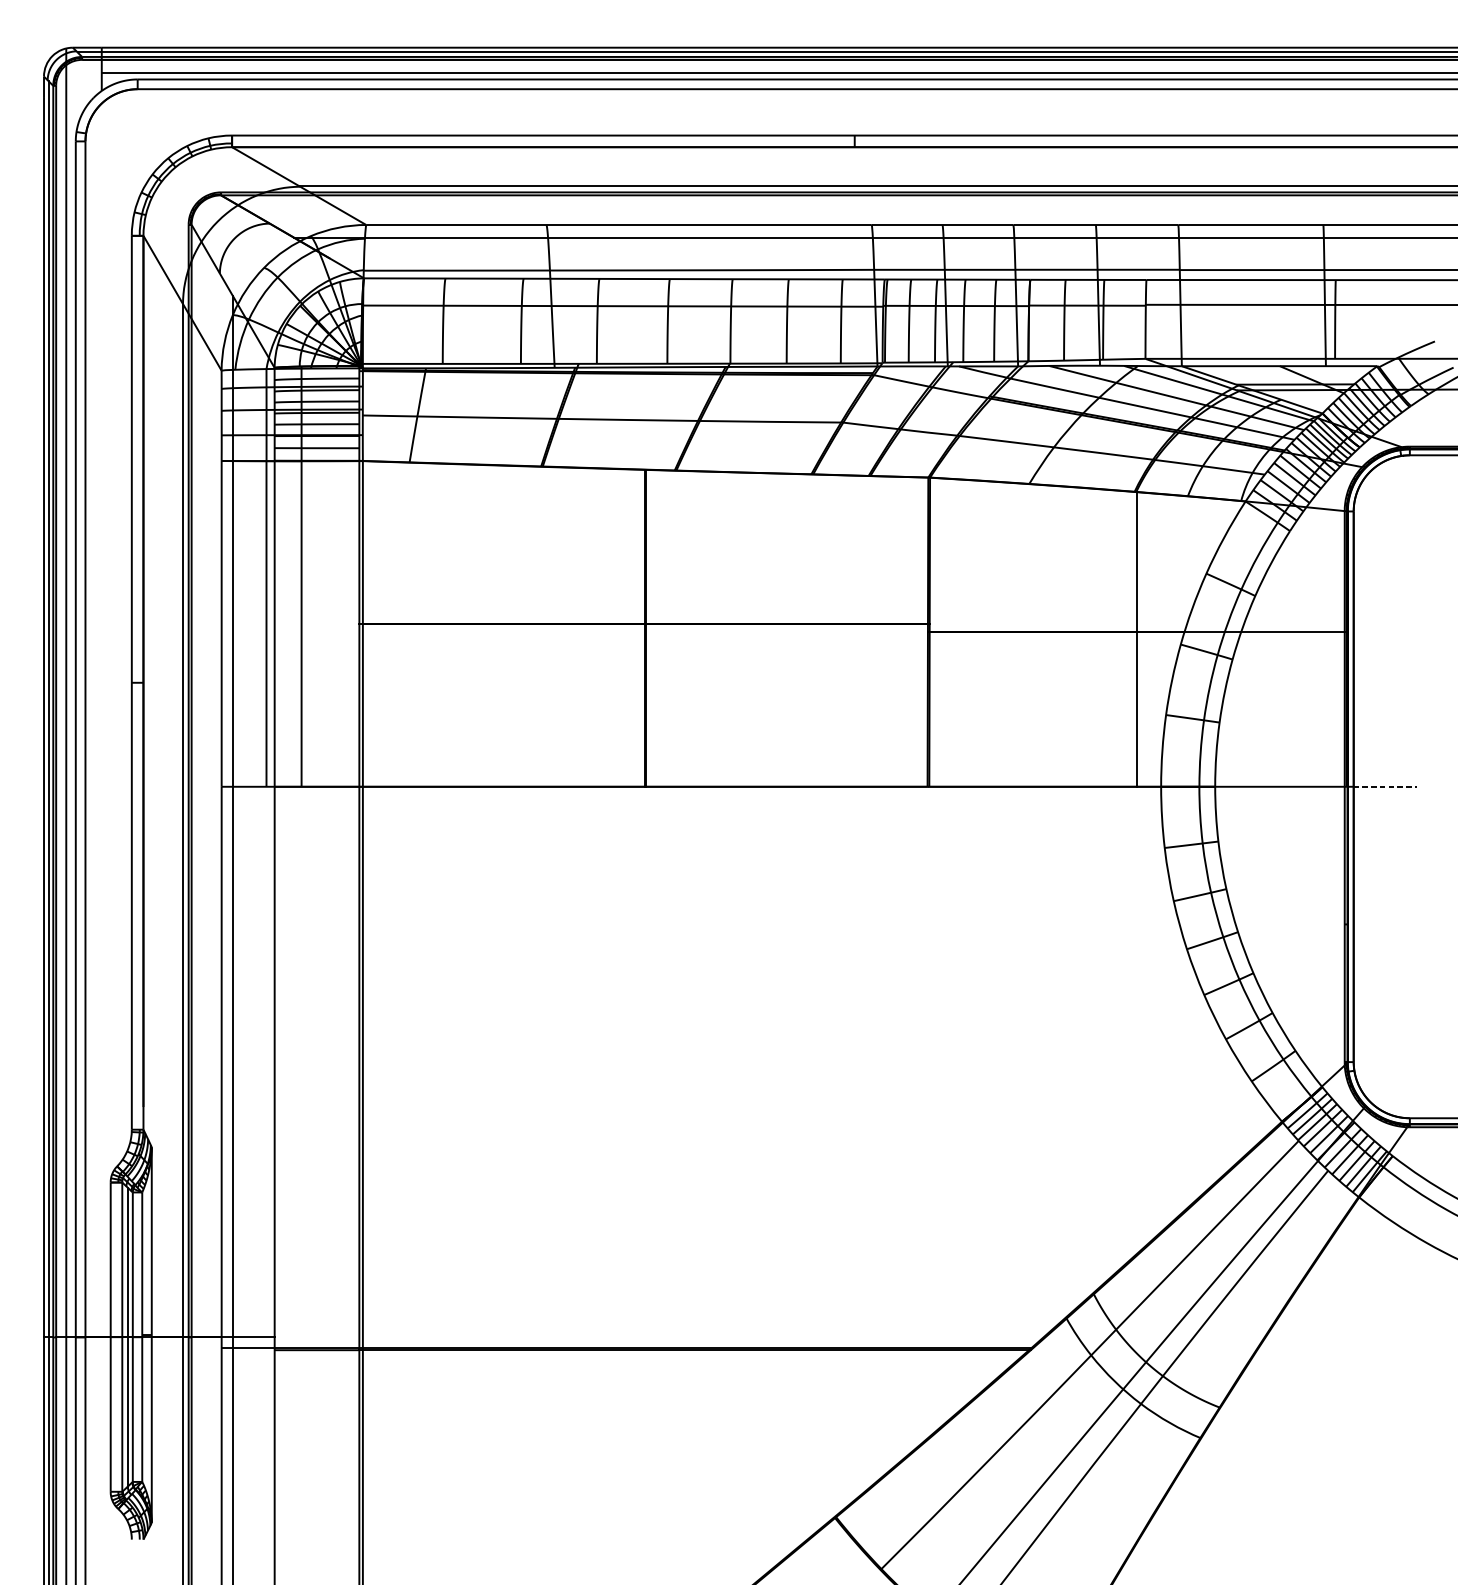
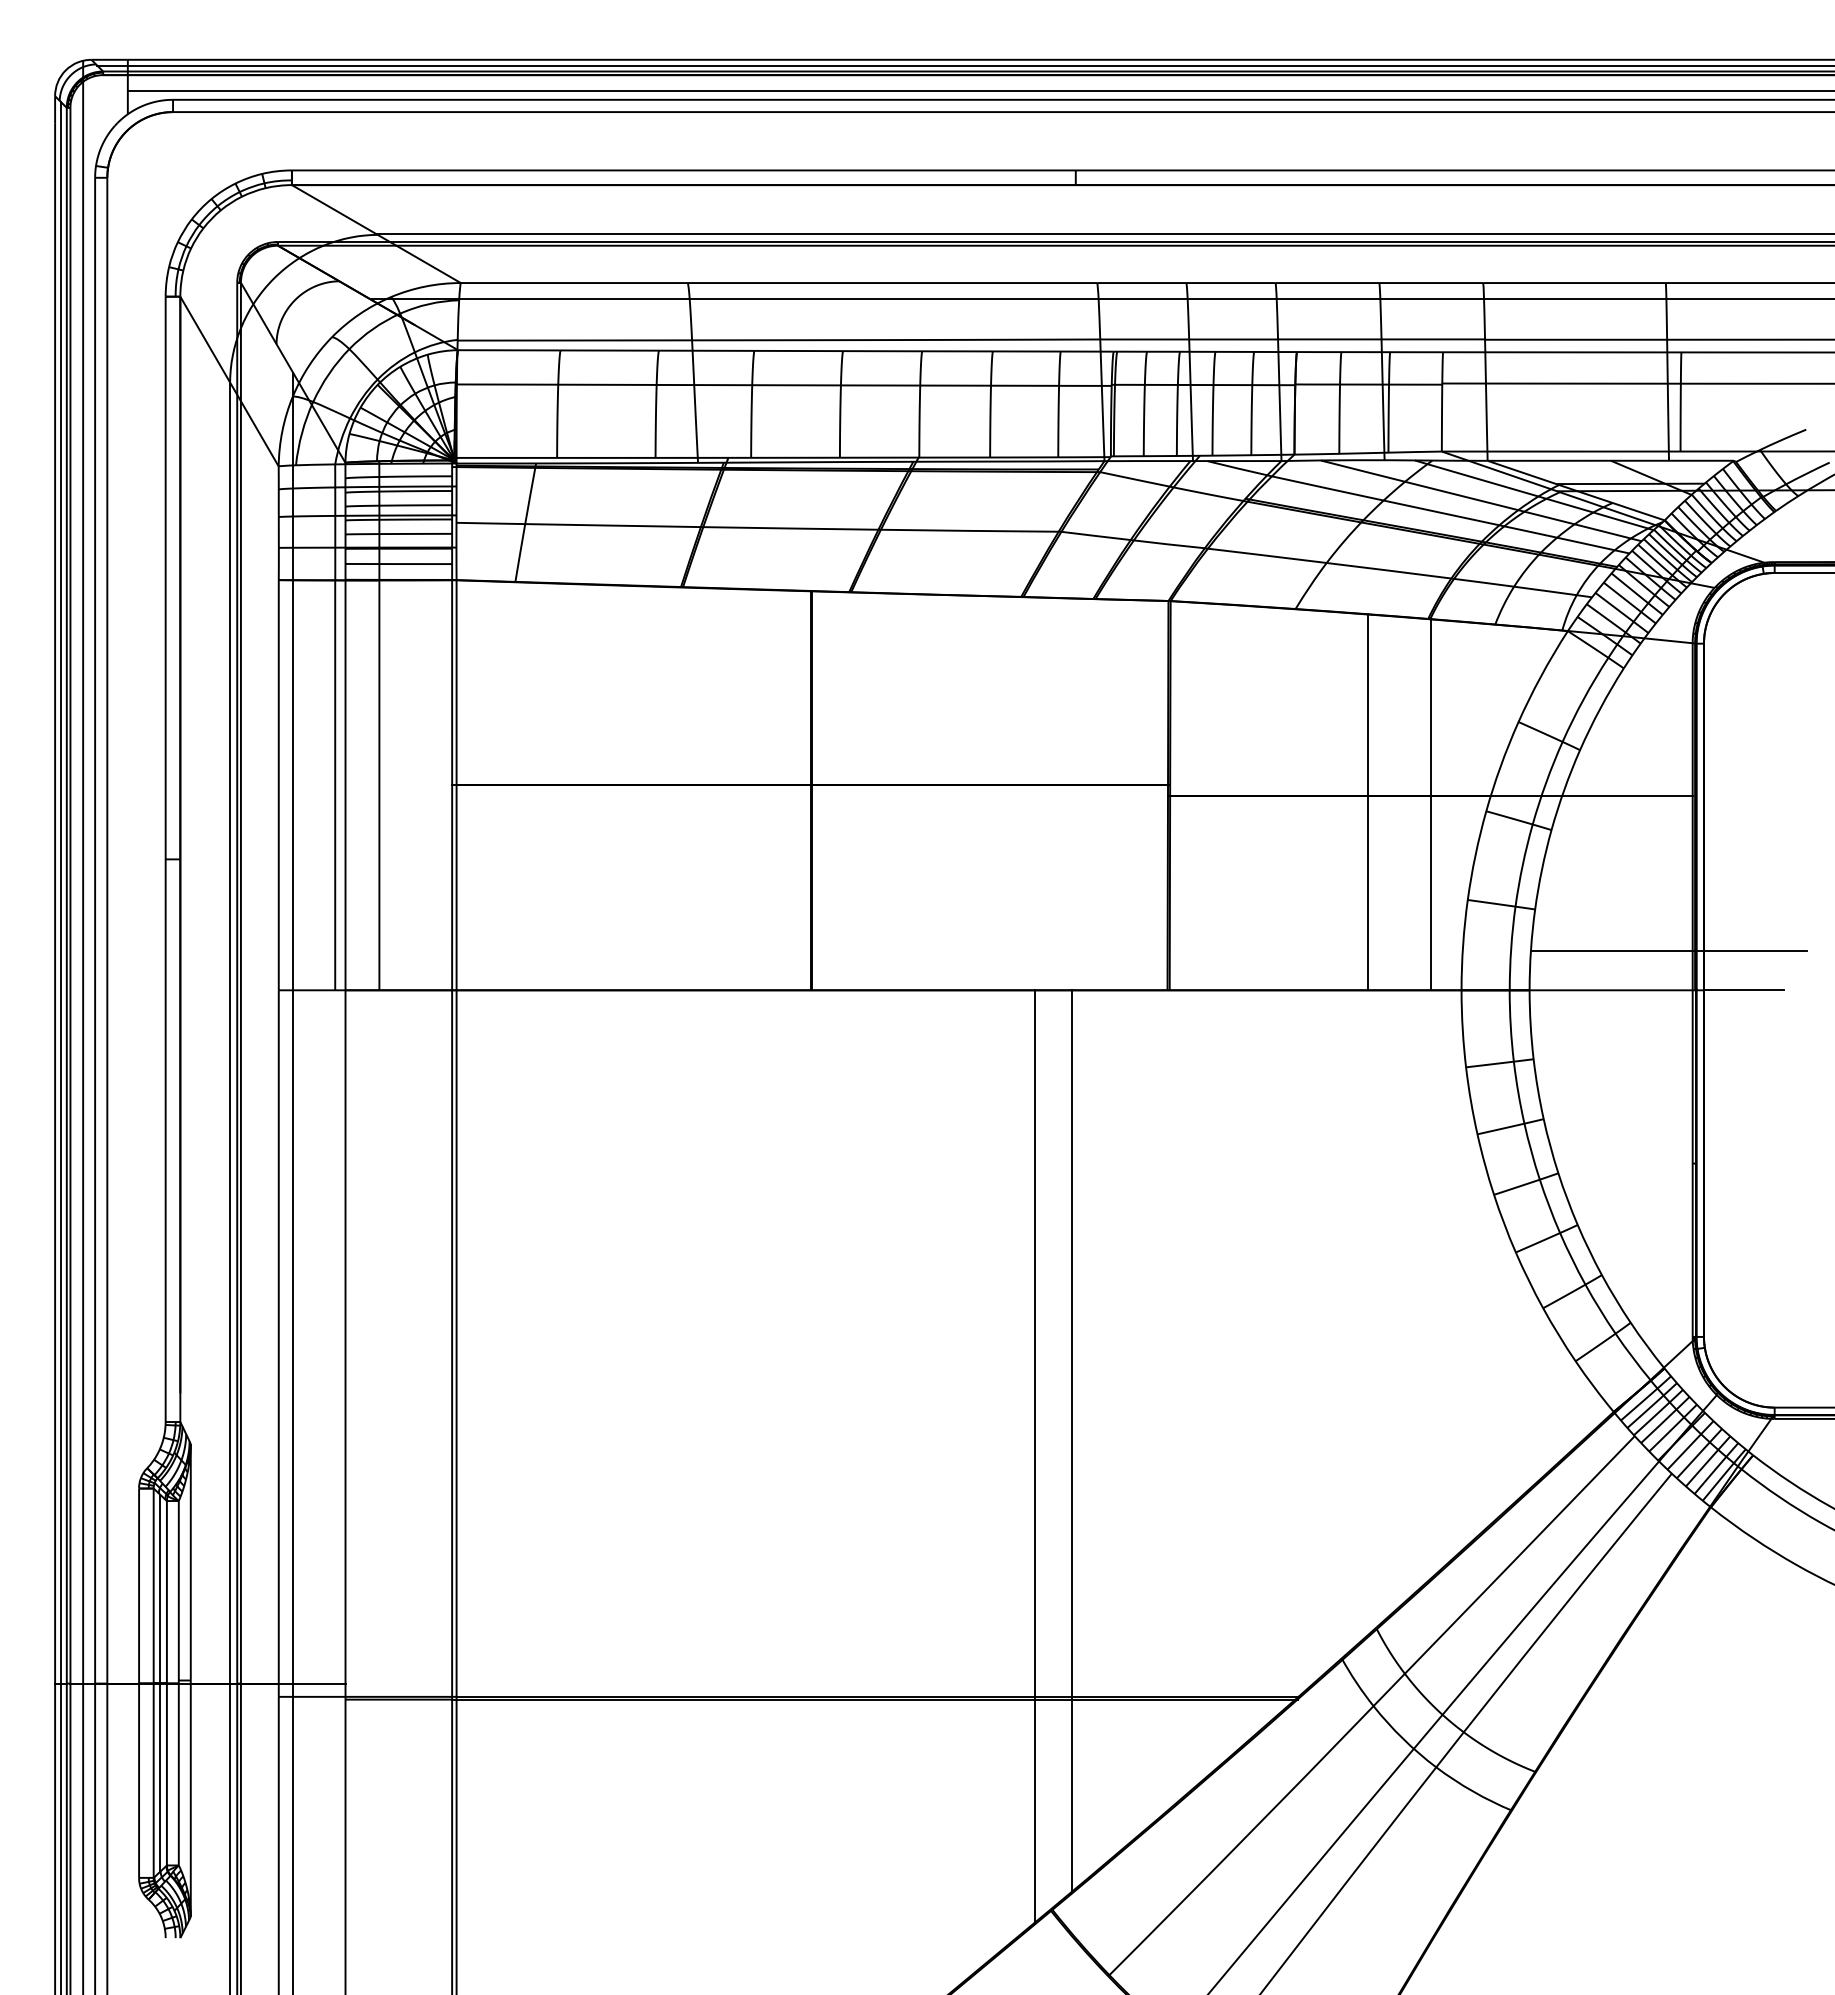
line: (1086, 637) -> (1367, 802), added
line: (1325, 755) -> (1668, 951), added
line: (1385, 786) -> (1743, 990), dashed -> solid
line: (852, 1145) -> (1072, 1441), added
line: (822, 1157) -> (1035, 1456), added

